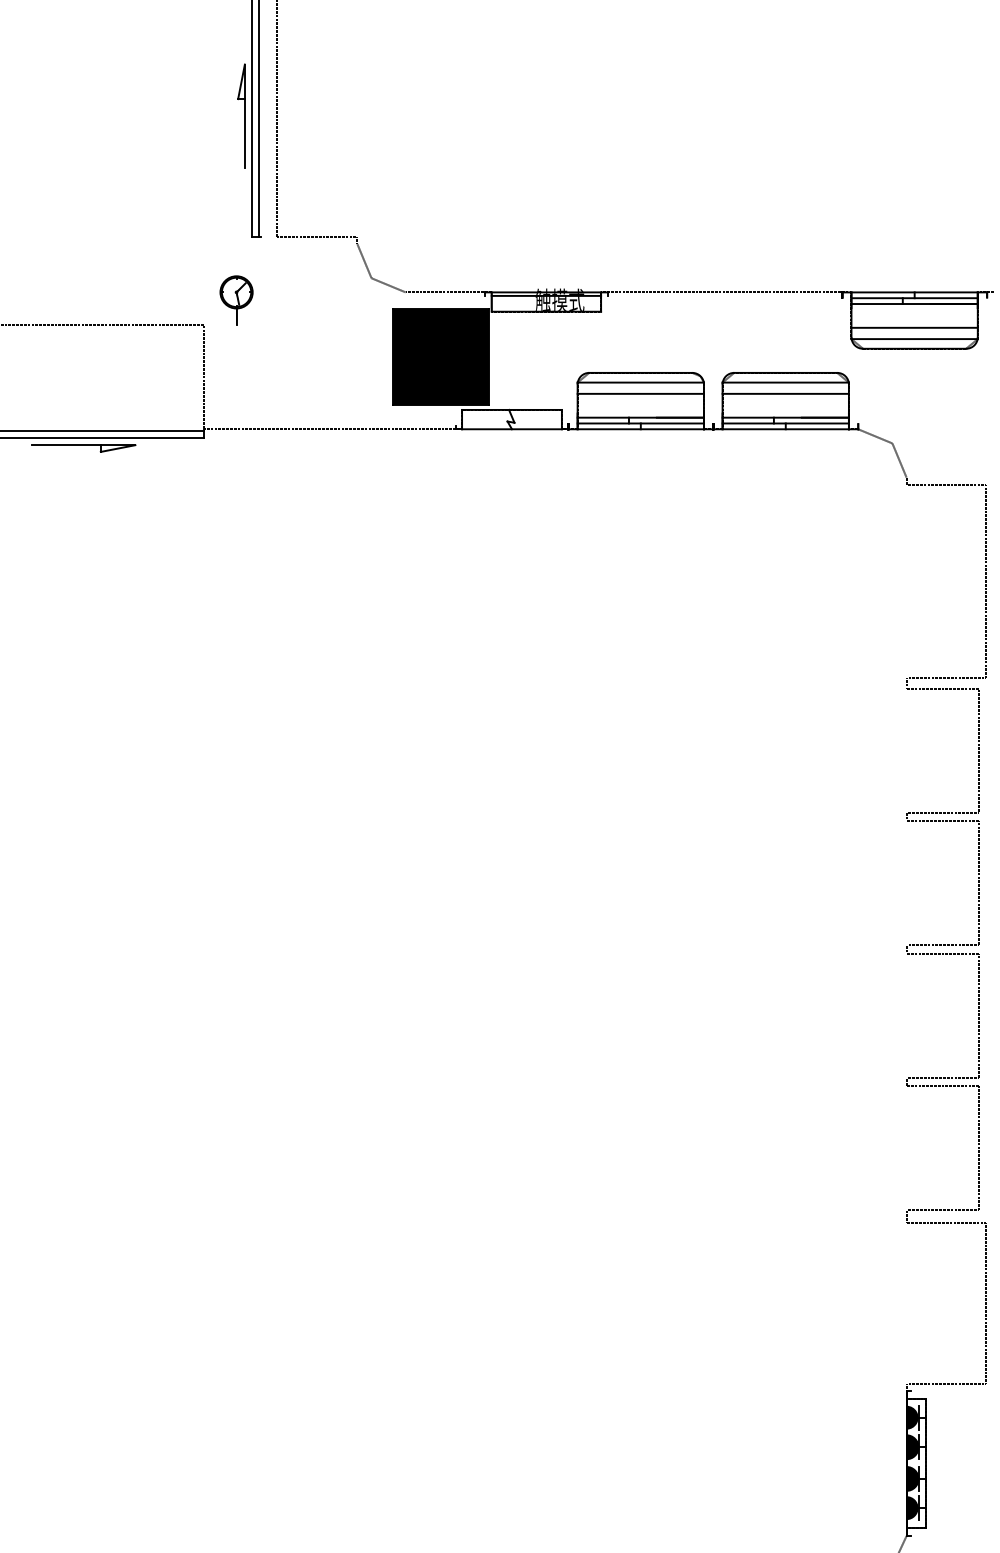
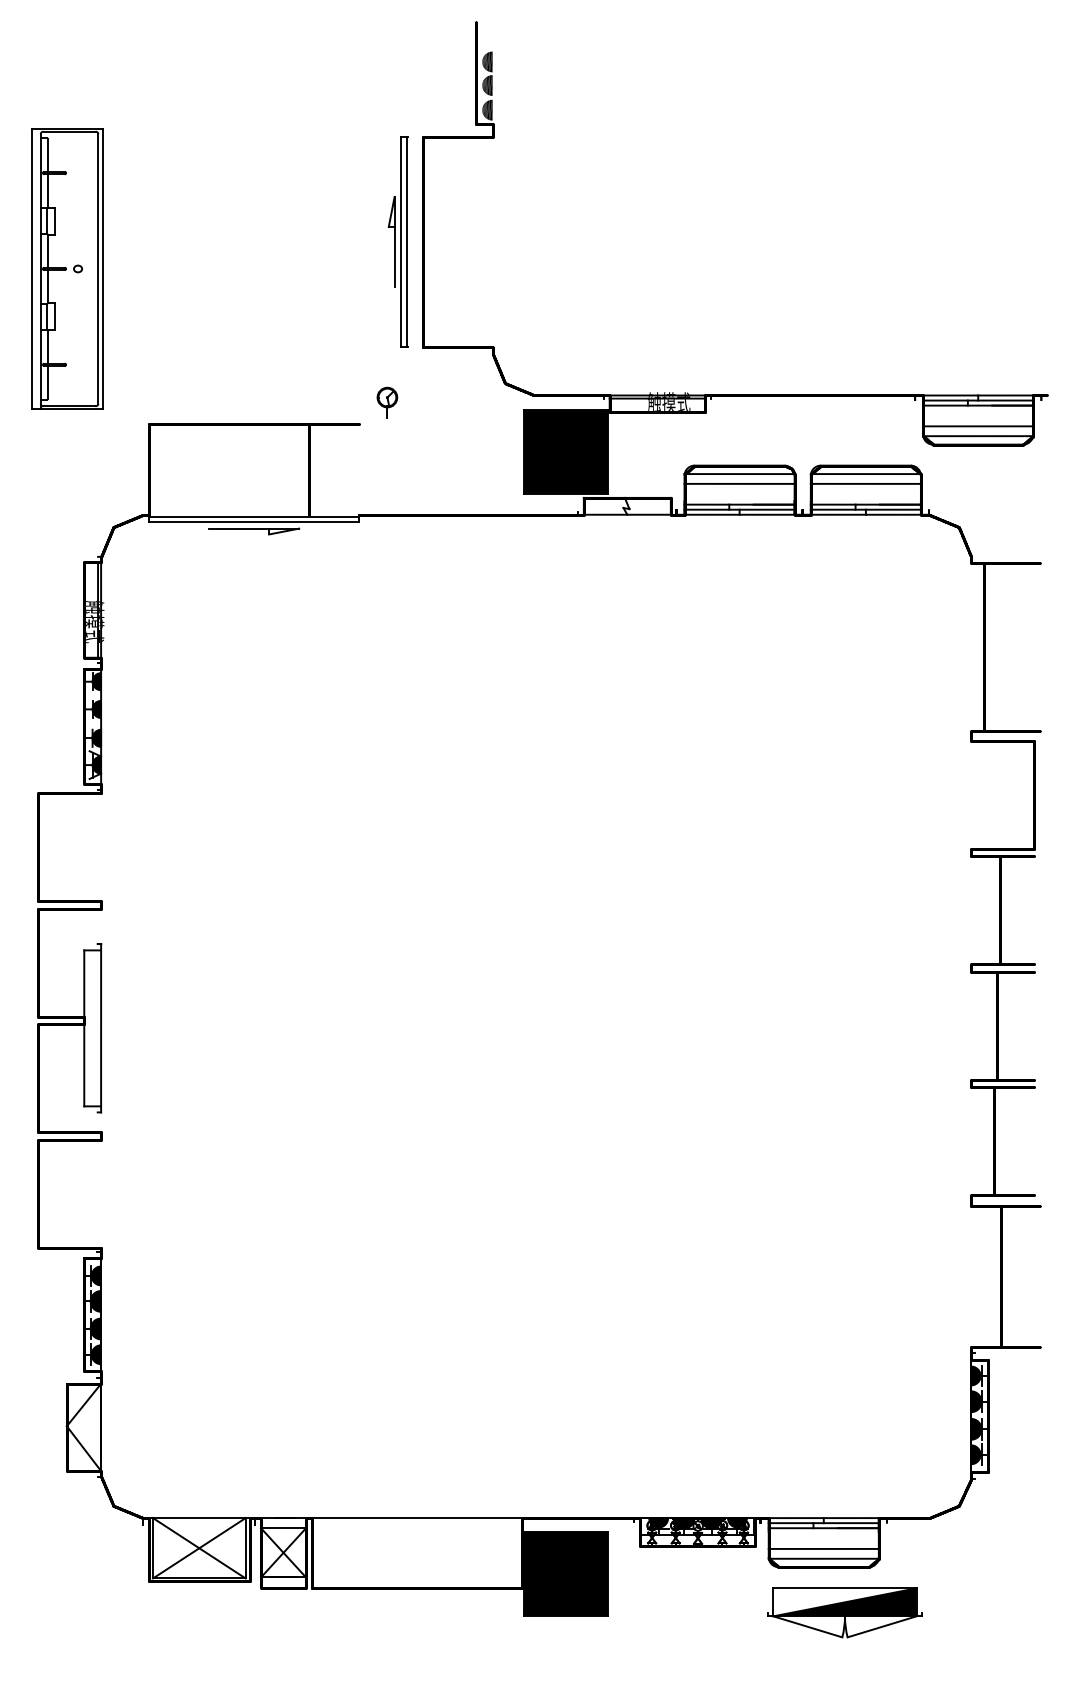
part: (236, 300) -> (387, 402), size x0.7
line: (204, 376) -> (309, 468), moved
line: (985, 580) -> (983, 646), moved
line: (979, 883) -> (1000, 910), moved
line: (979, 1015) -> (997, 1025), moved
line: (979, 1148) -> (994, 1141), moved
line: (985, 1303) -> (1000, 1276), moved

